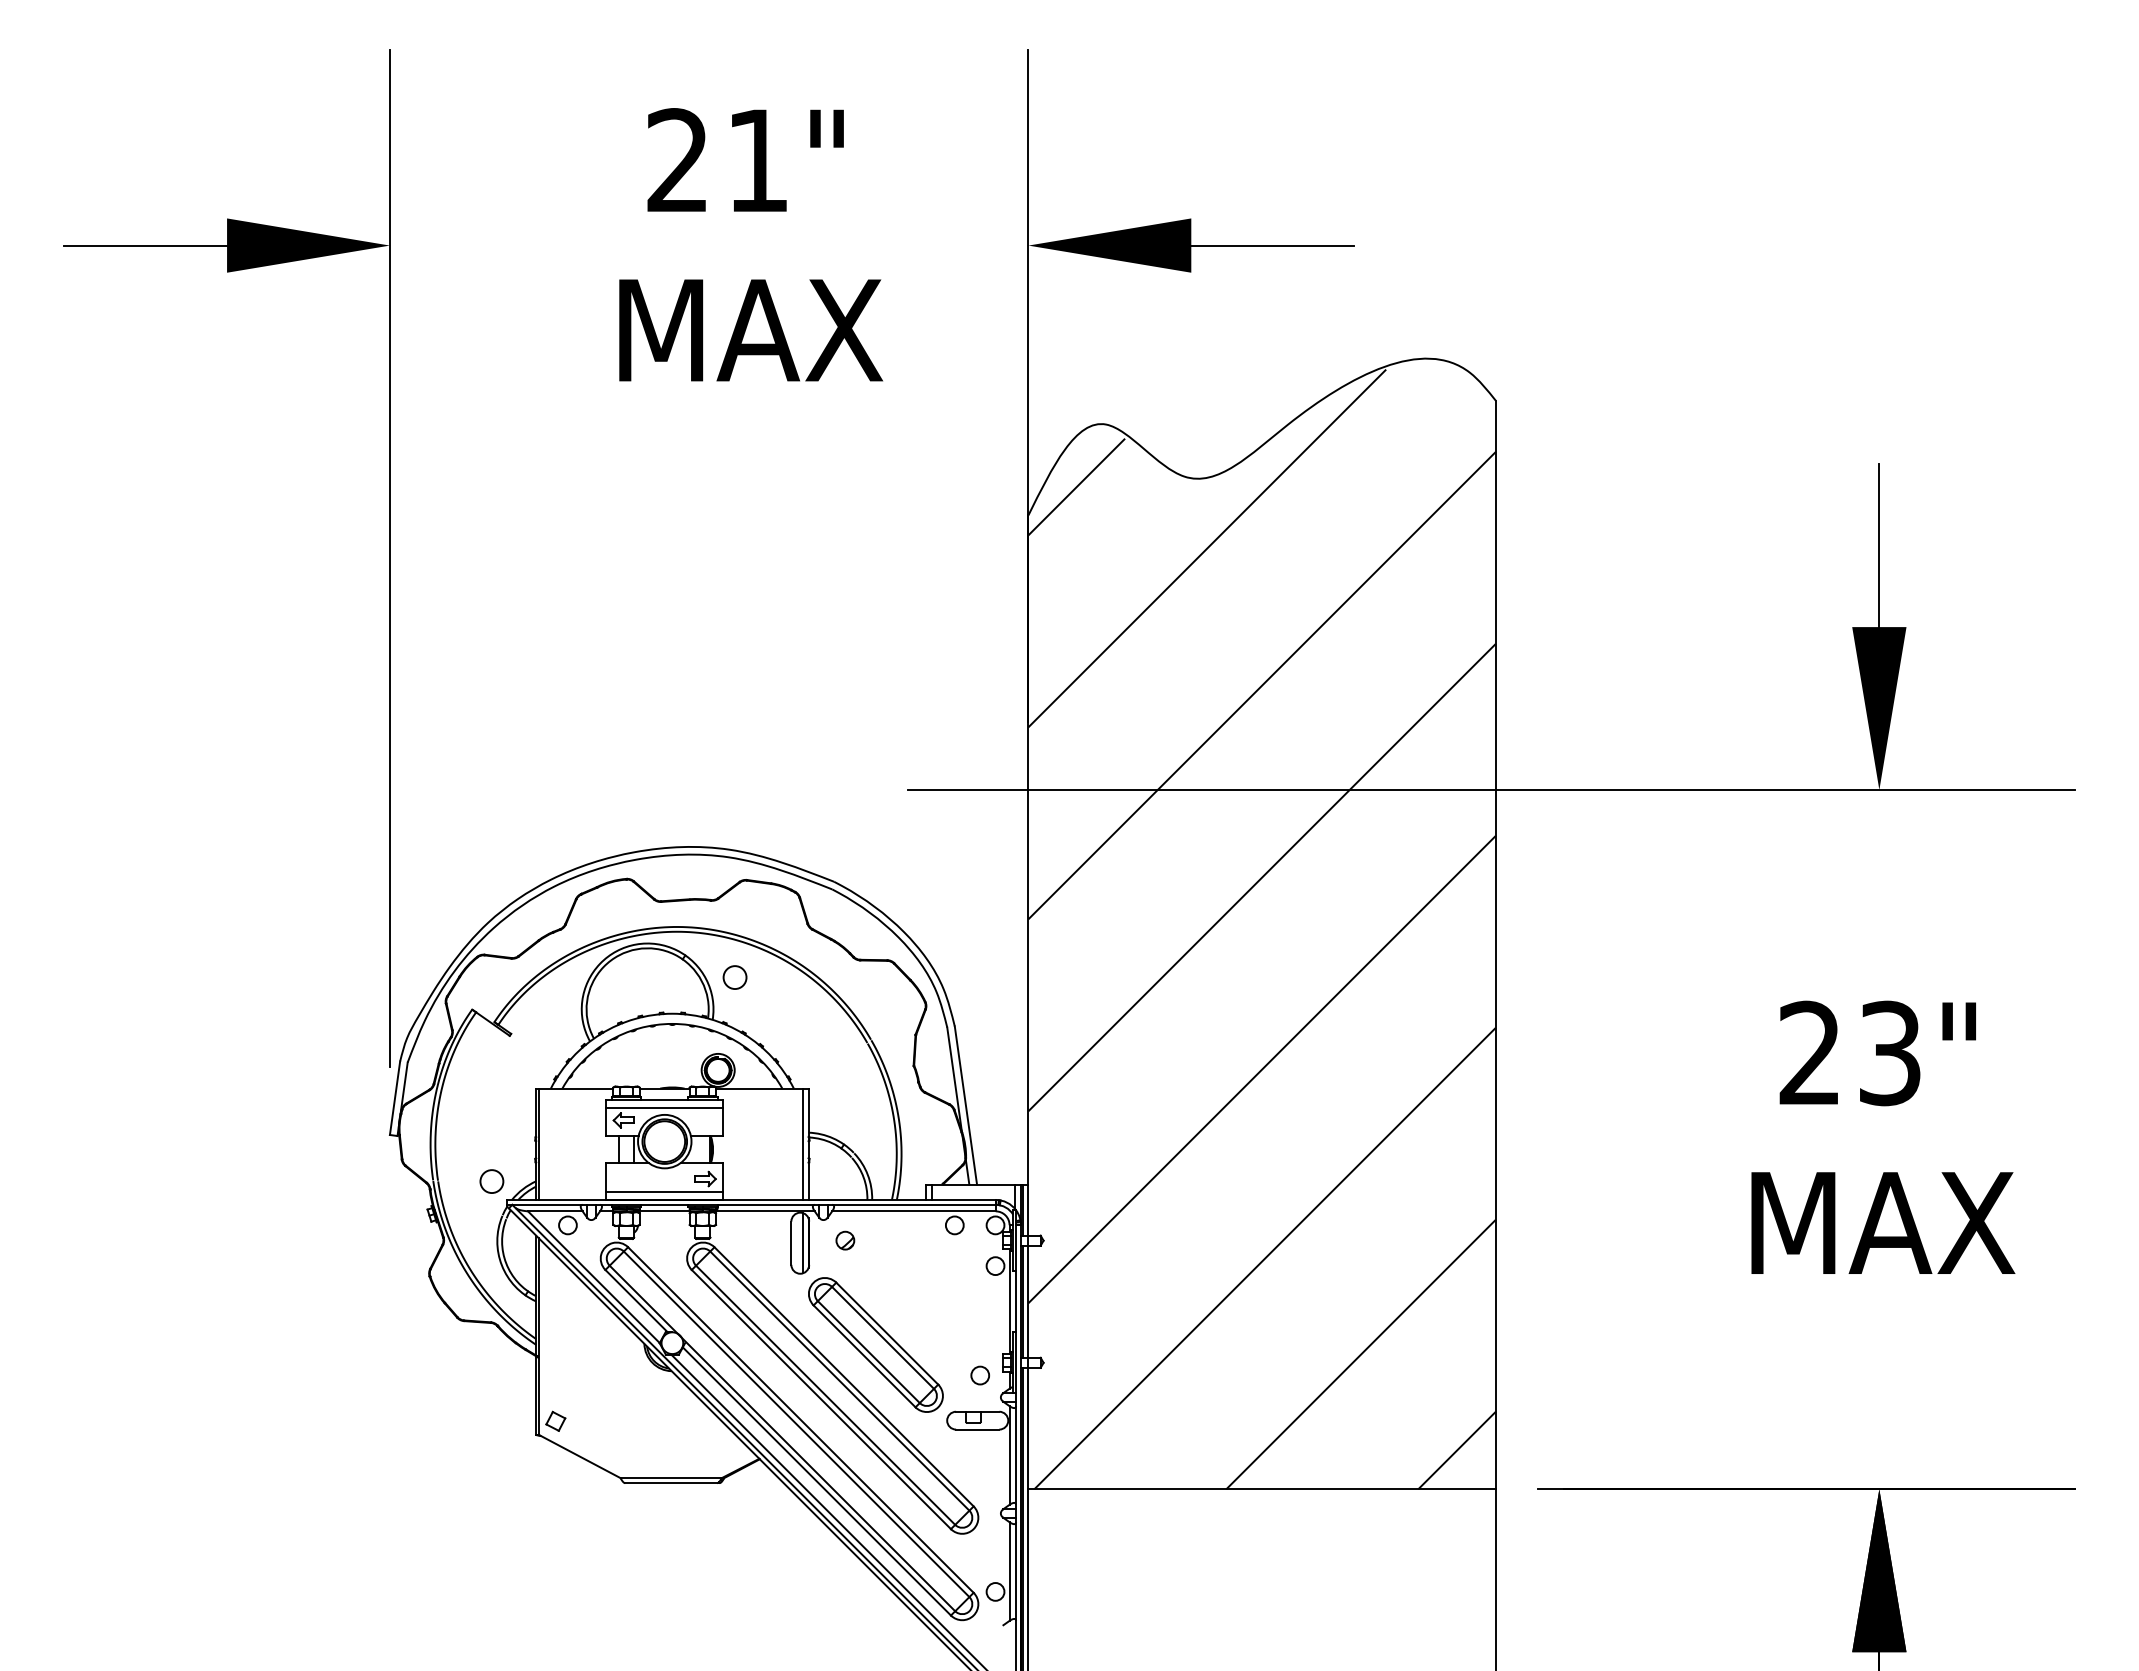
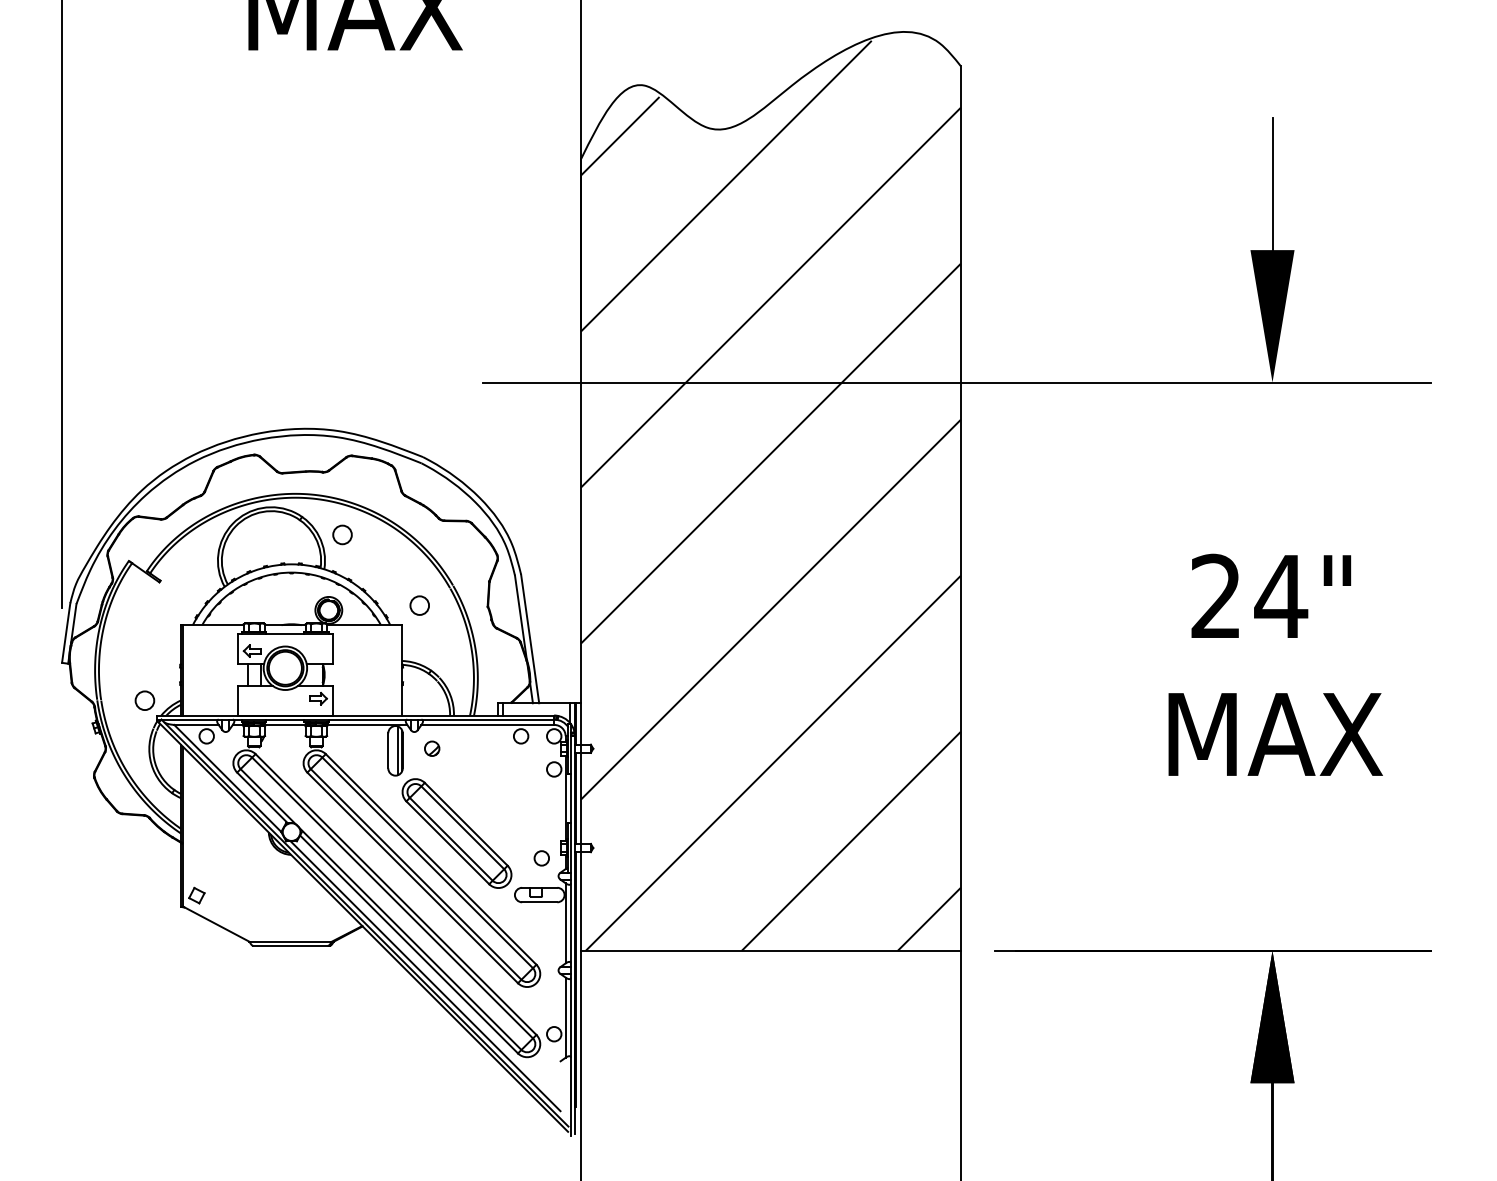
text: (1889, 1053) -> (1280, 596), 23" -> 24"
circle: (829, 1064) -> (419, 605), added
line: (664, 1107) -> (285, 640), removed
line: (803, 1143) -> (398, 669), removed
line: (664, 1191) -> (285, 708), removed

